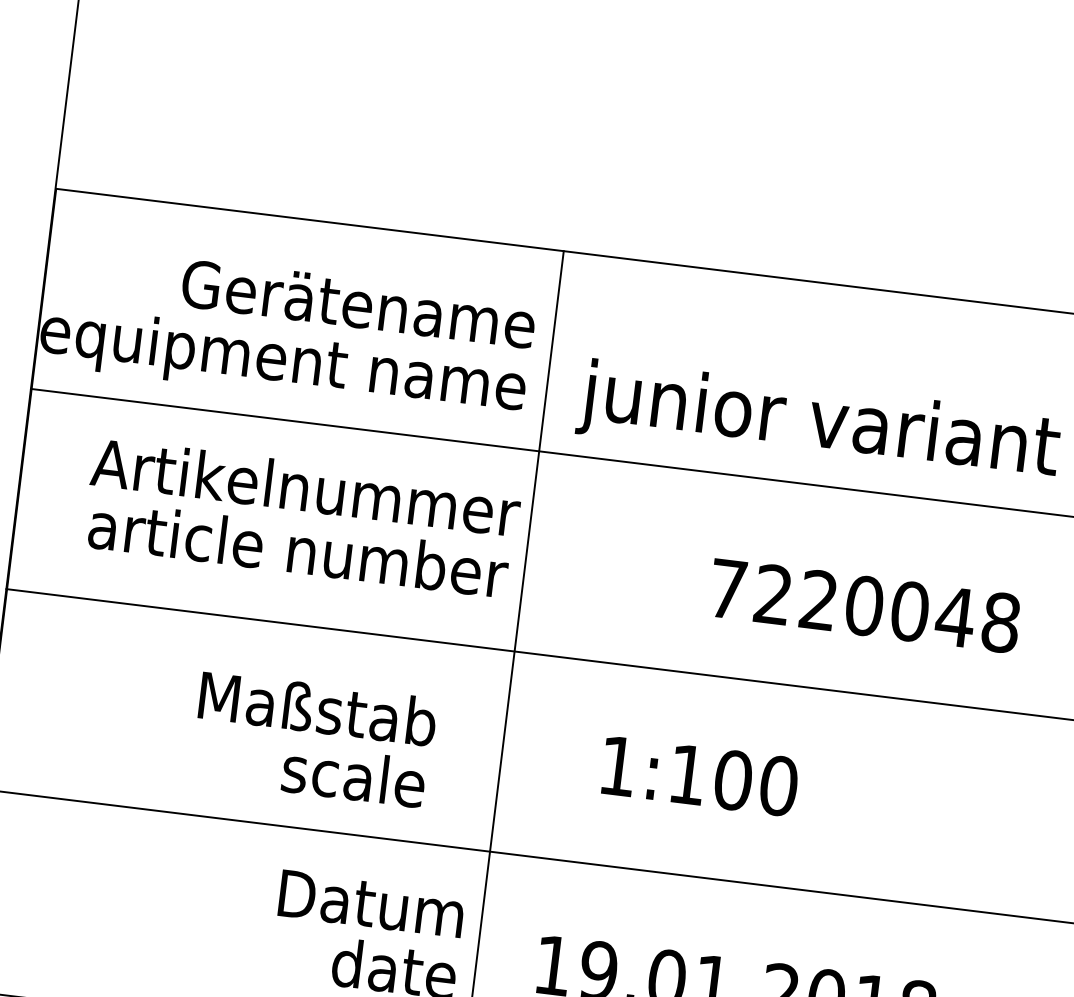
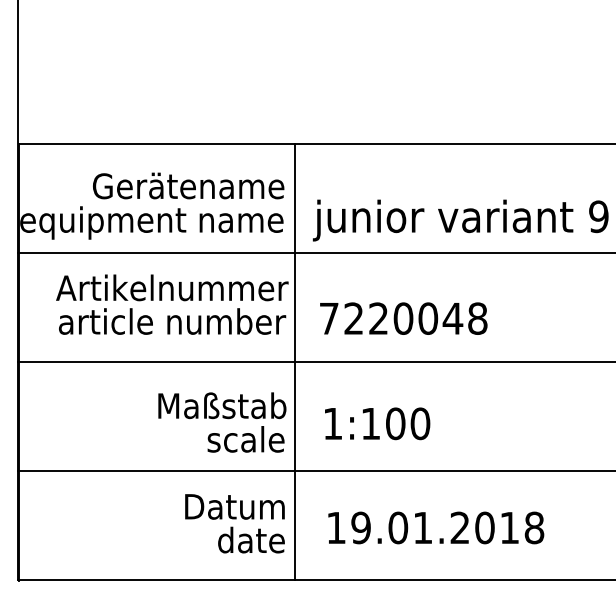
text: (864, 605) -> (403, 318), moved
text: (314, 739) -> (222, 422), moved
text: (699, 775) -> (377, 423), moved

